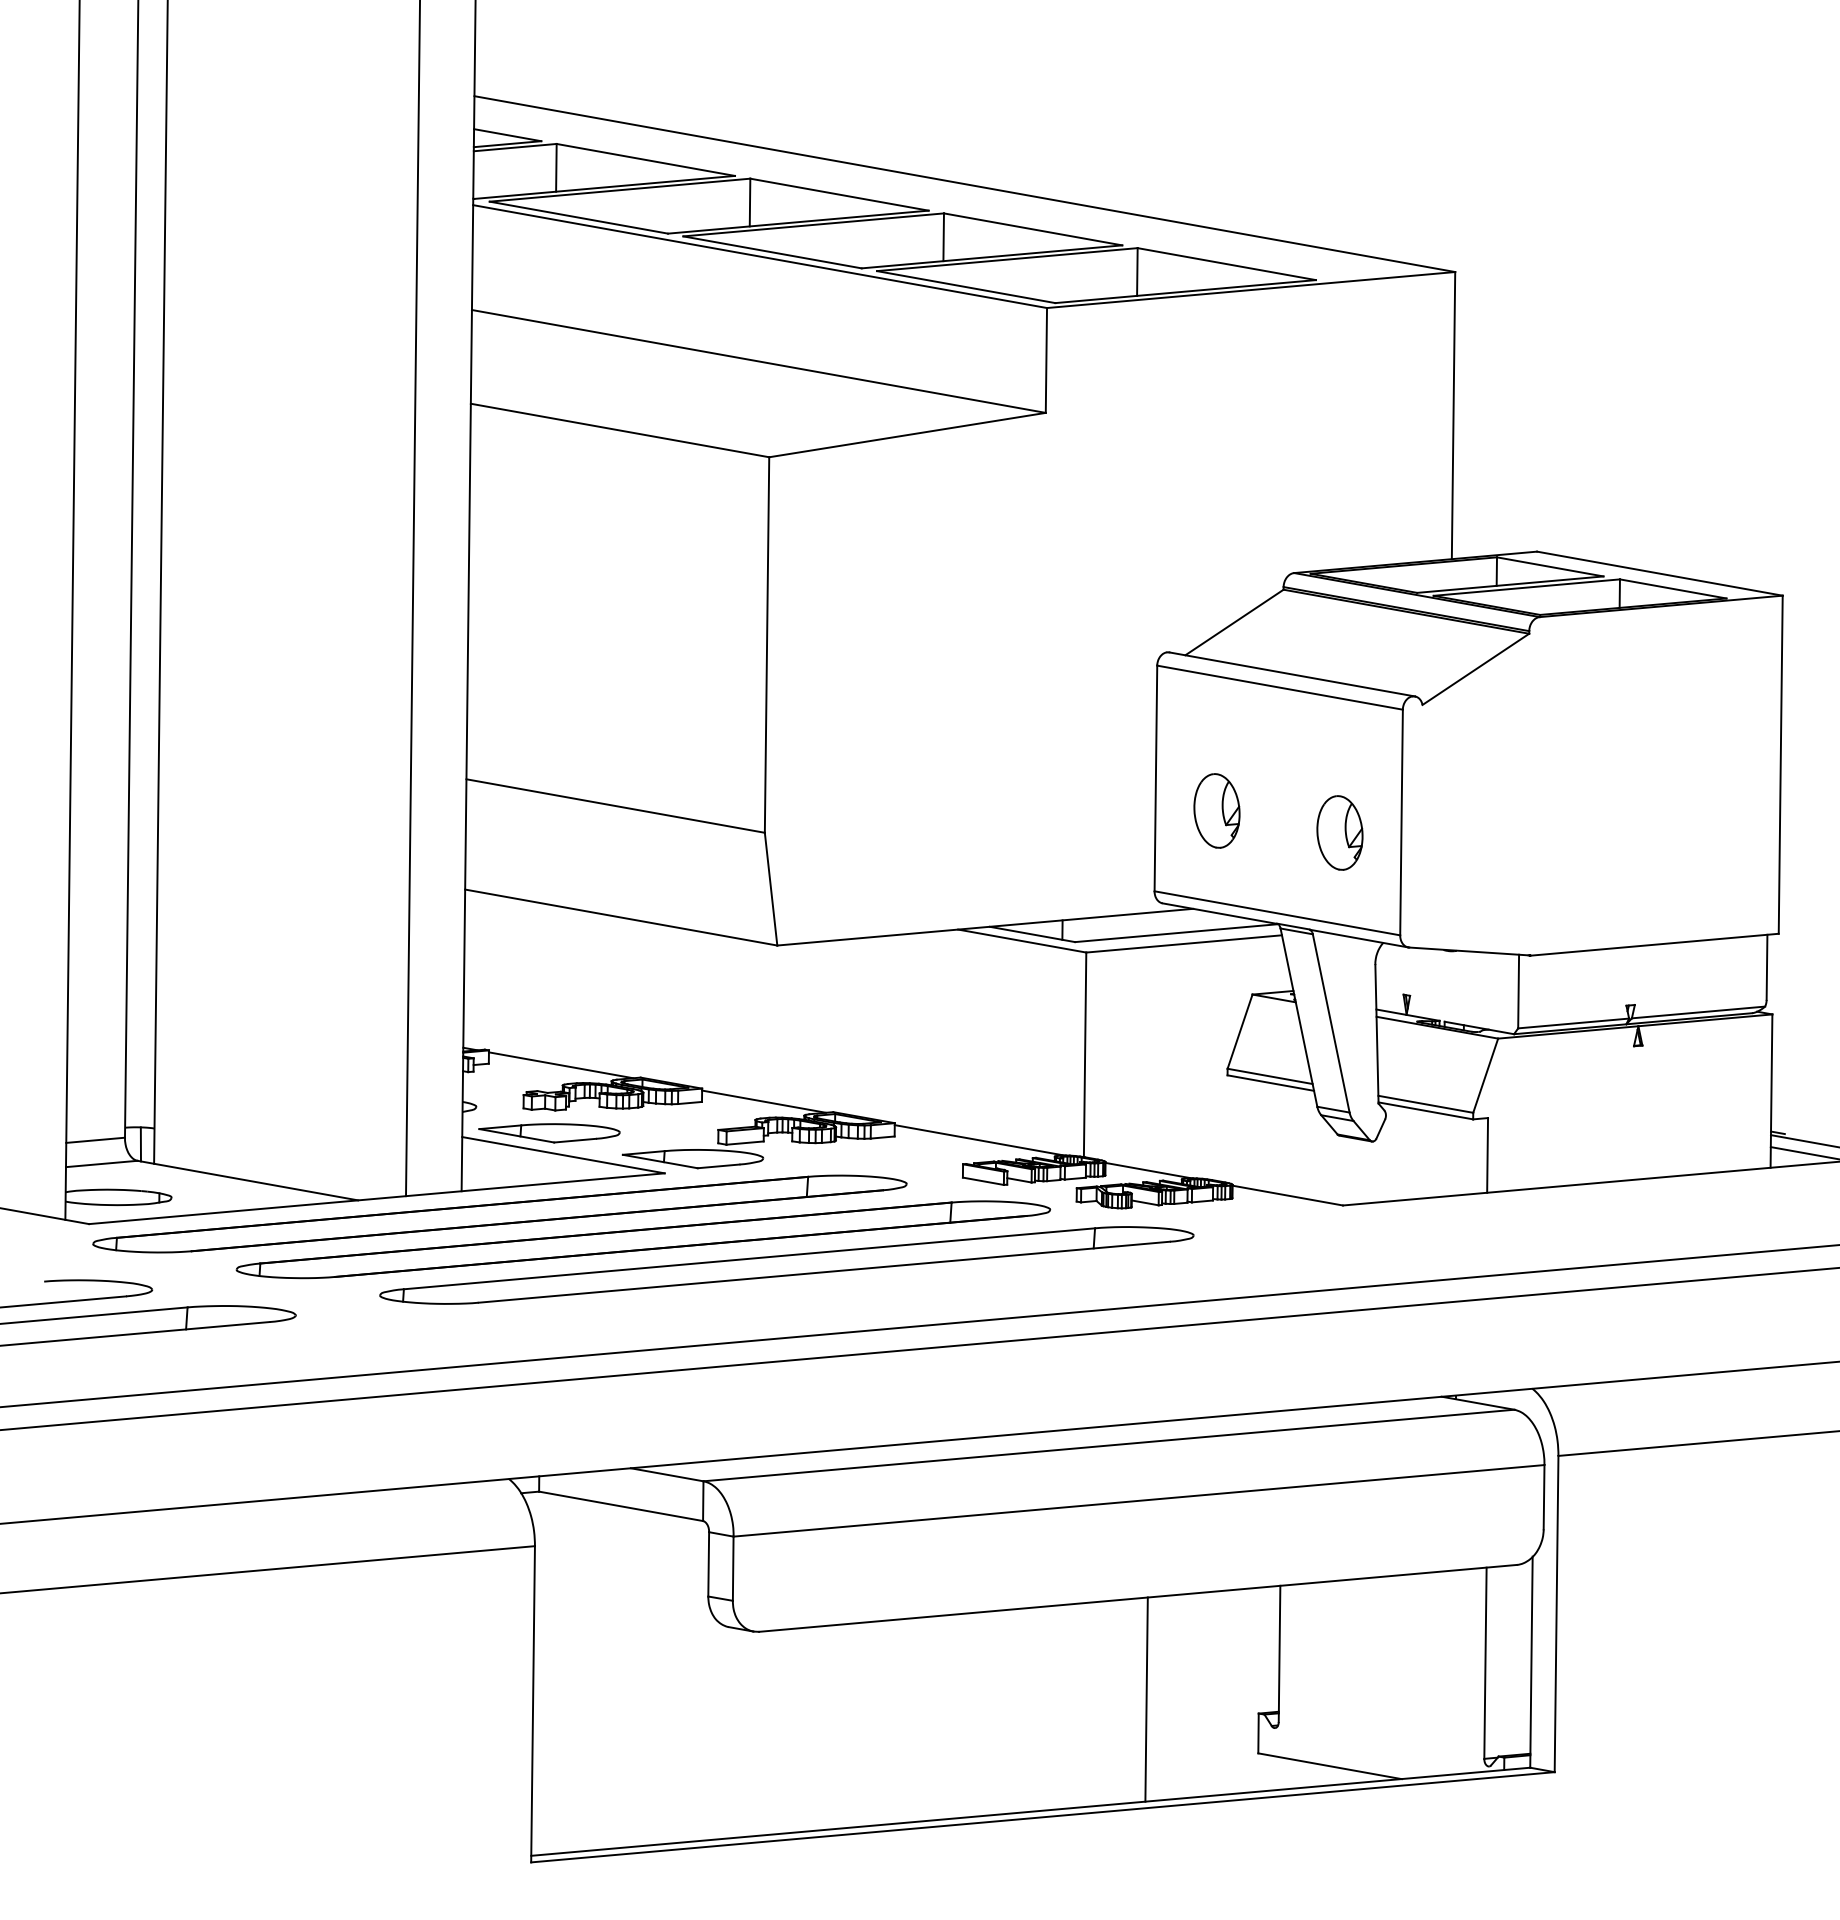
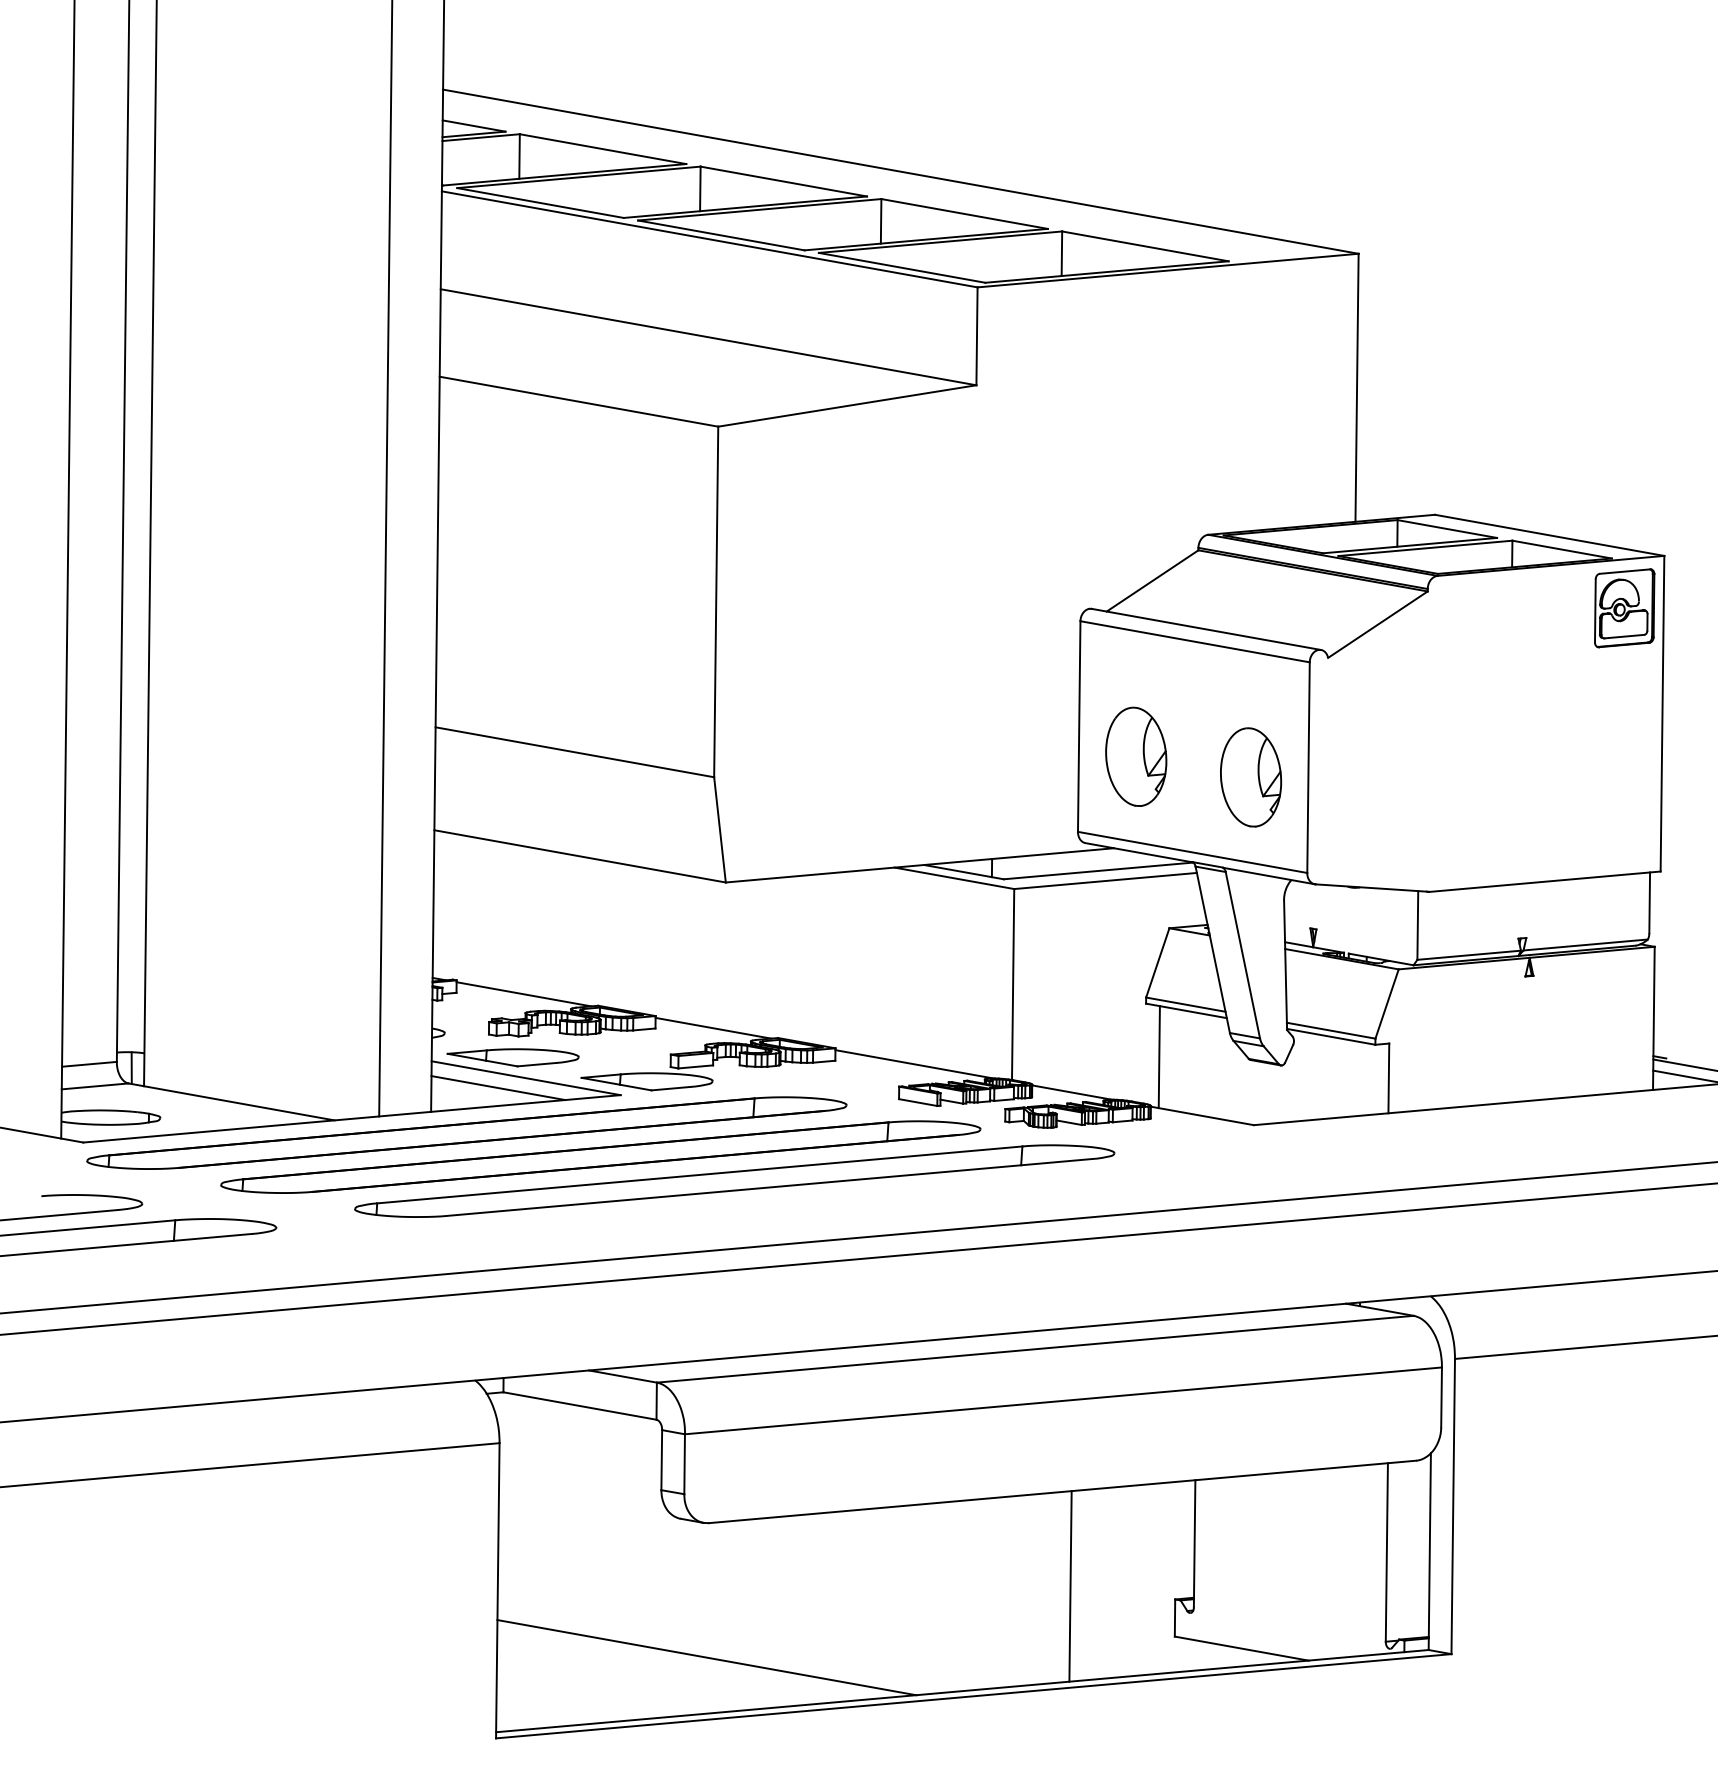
part: (1739, 651) -> (1624, 608), added
part: (1216, 810) -> (1135, 756), size x1.43
part: (1339, 832) -> (1250, 776), size x1.43
line: (1241, 1132) -> (1159, 1057), added
line: (533, 1165) -> (498, 1087), added
line: (756, 1775) -> (706, 1657), added

